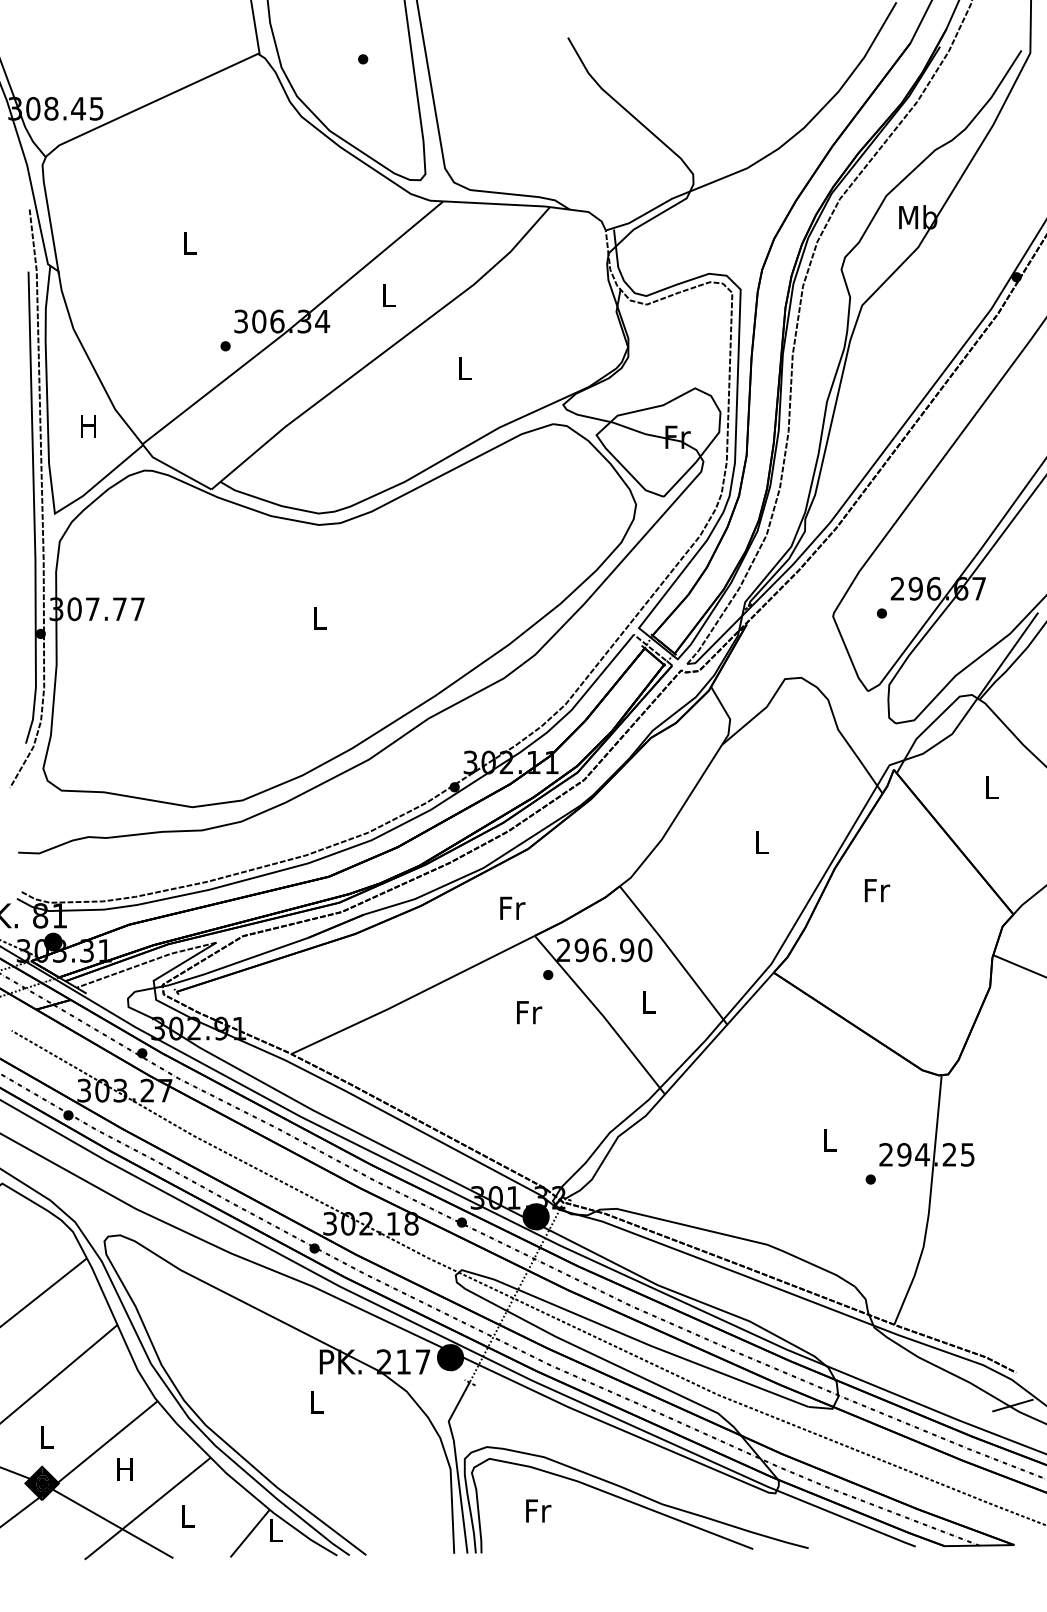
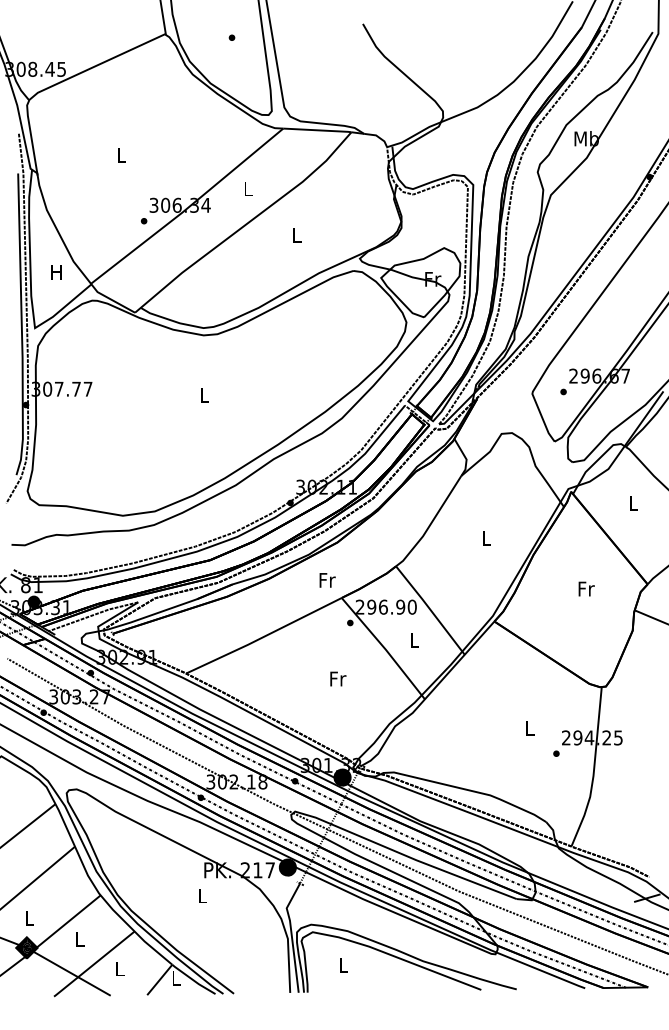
text: (877, 889) -> (586, 588), moved
text: (529, 1011) -> (338, 678), moved
text: (124, 1470) -> (79, 939), H -> L
text: (539, 1510) -> (344, 965), Fr -> L

